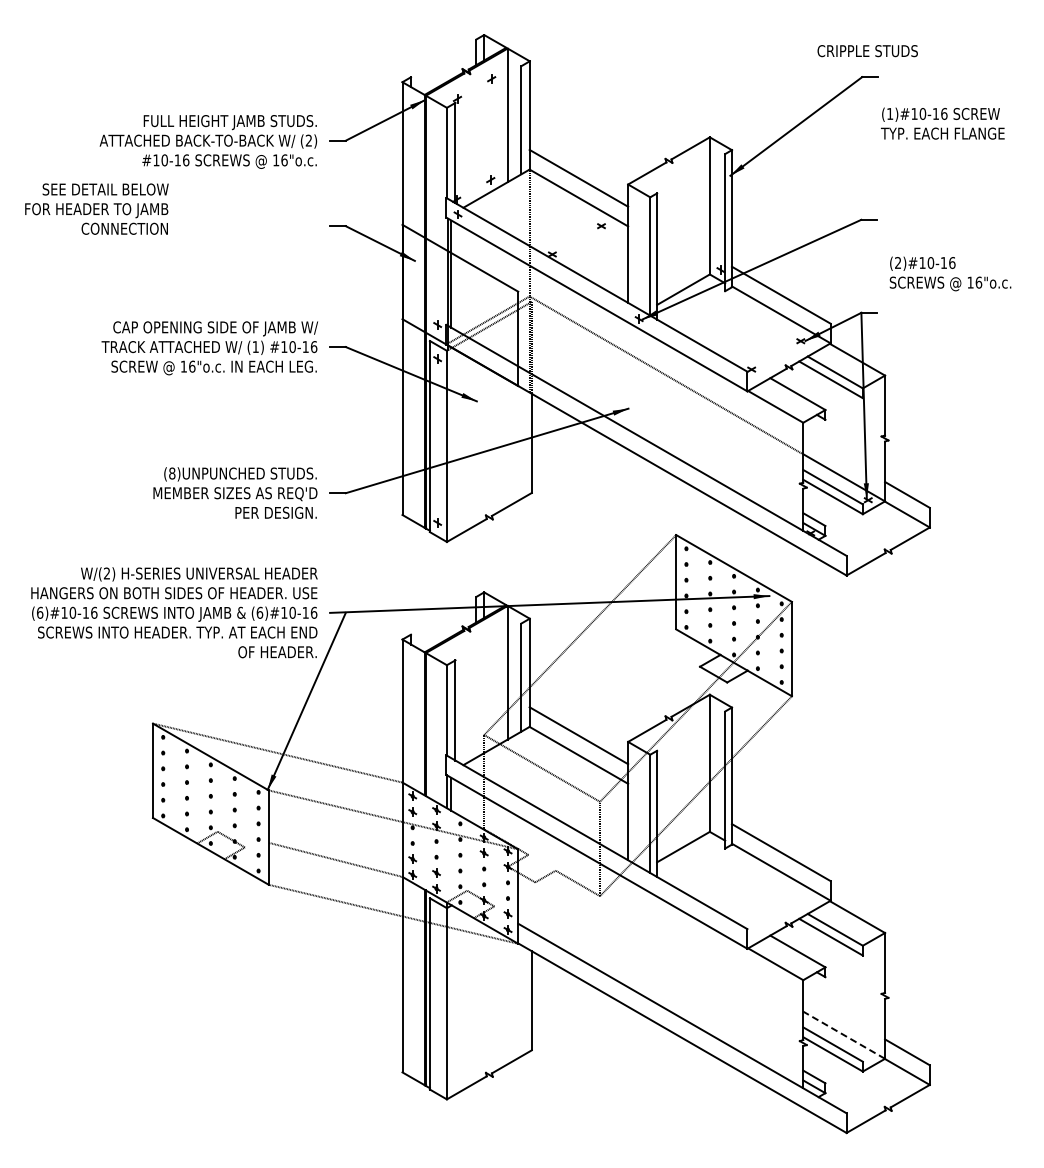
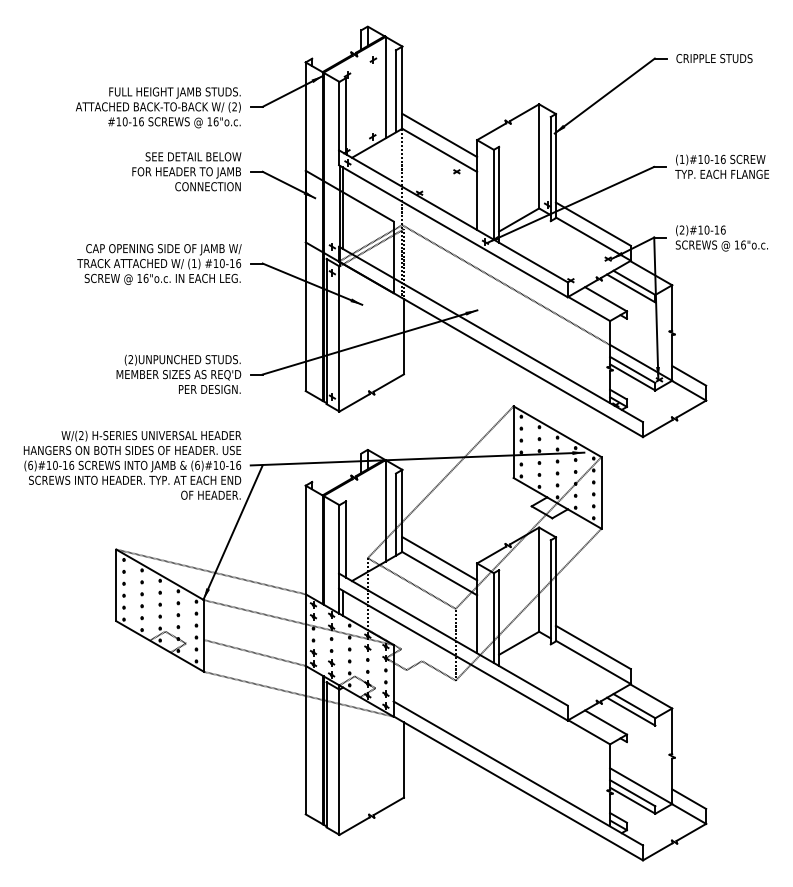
text: (867, 51) -> (714, 58), moved
text: (942, 123) -> (721, 166), moved
text: (96, 208) -> (186, 171), moved
text: (950, 273) -> (721, 238), moved
text: (172, 473) -> (131, 359), (8)UNPUNCHED -> (2)UNPUNCHED
line: (843, 1034) -> (640, 785), dashed -> solid

